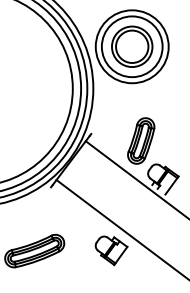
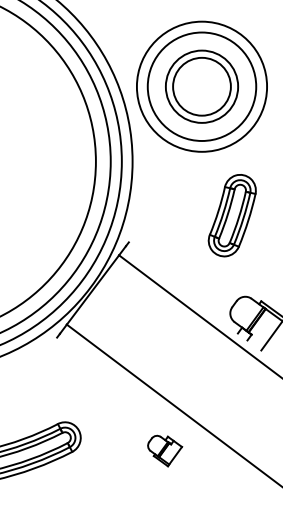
part: (141, 140) -> (232, 214), moved
part: (111, 250) -> (164, 450), size x0.6

